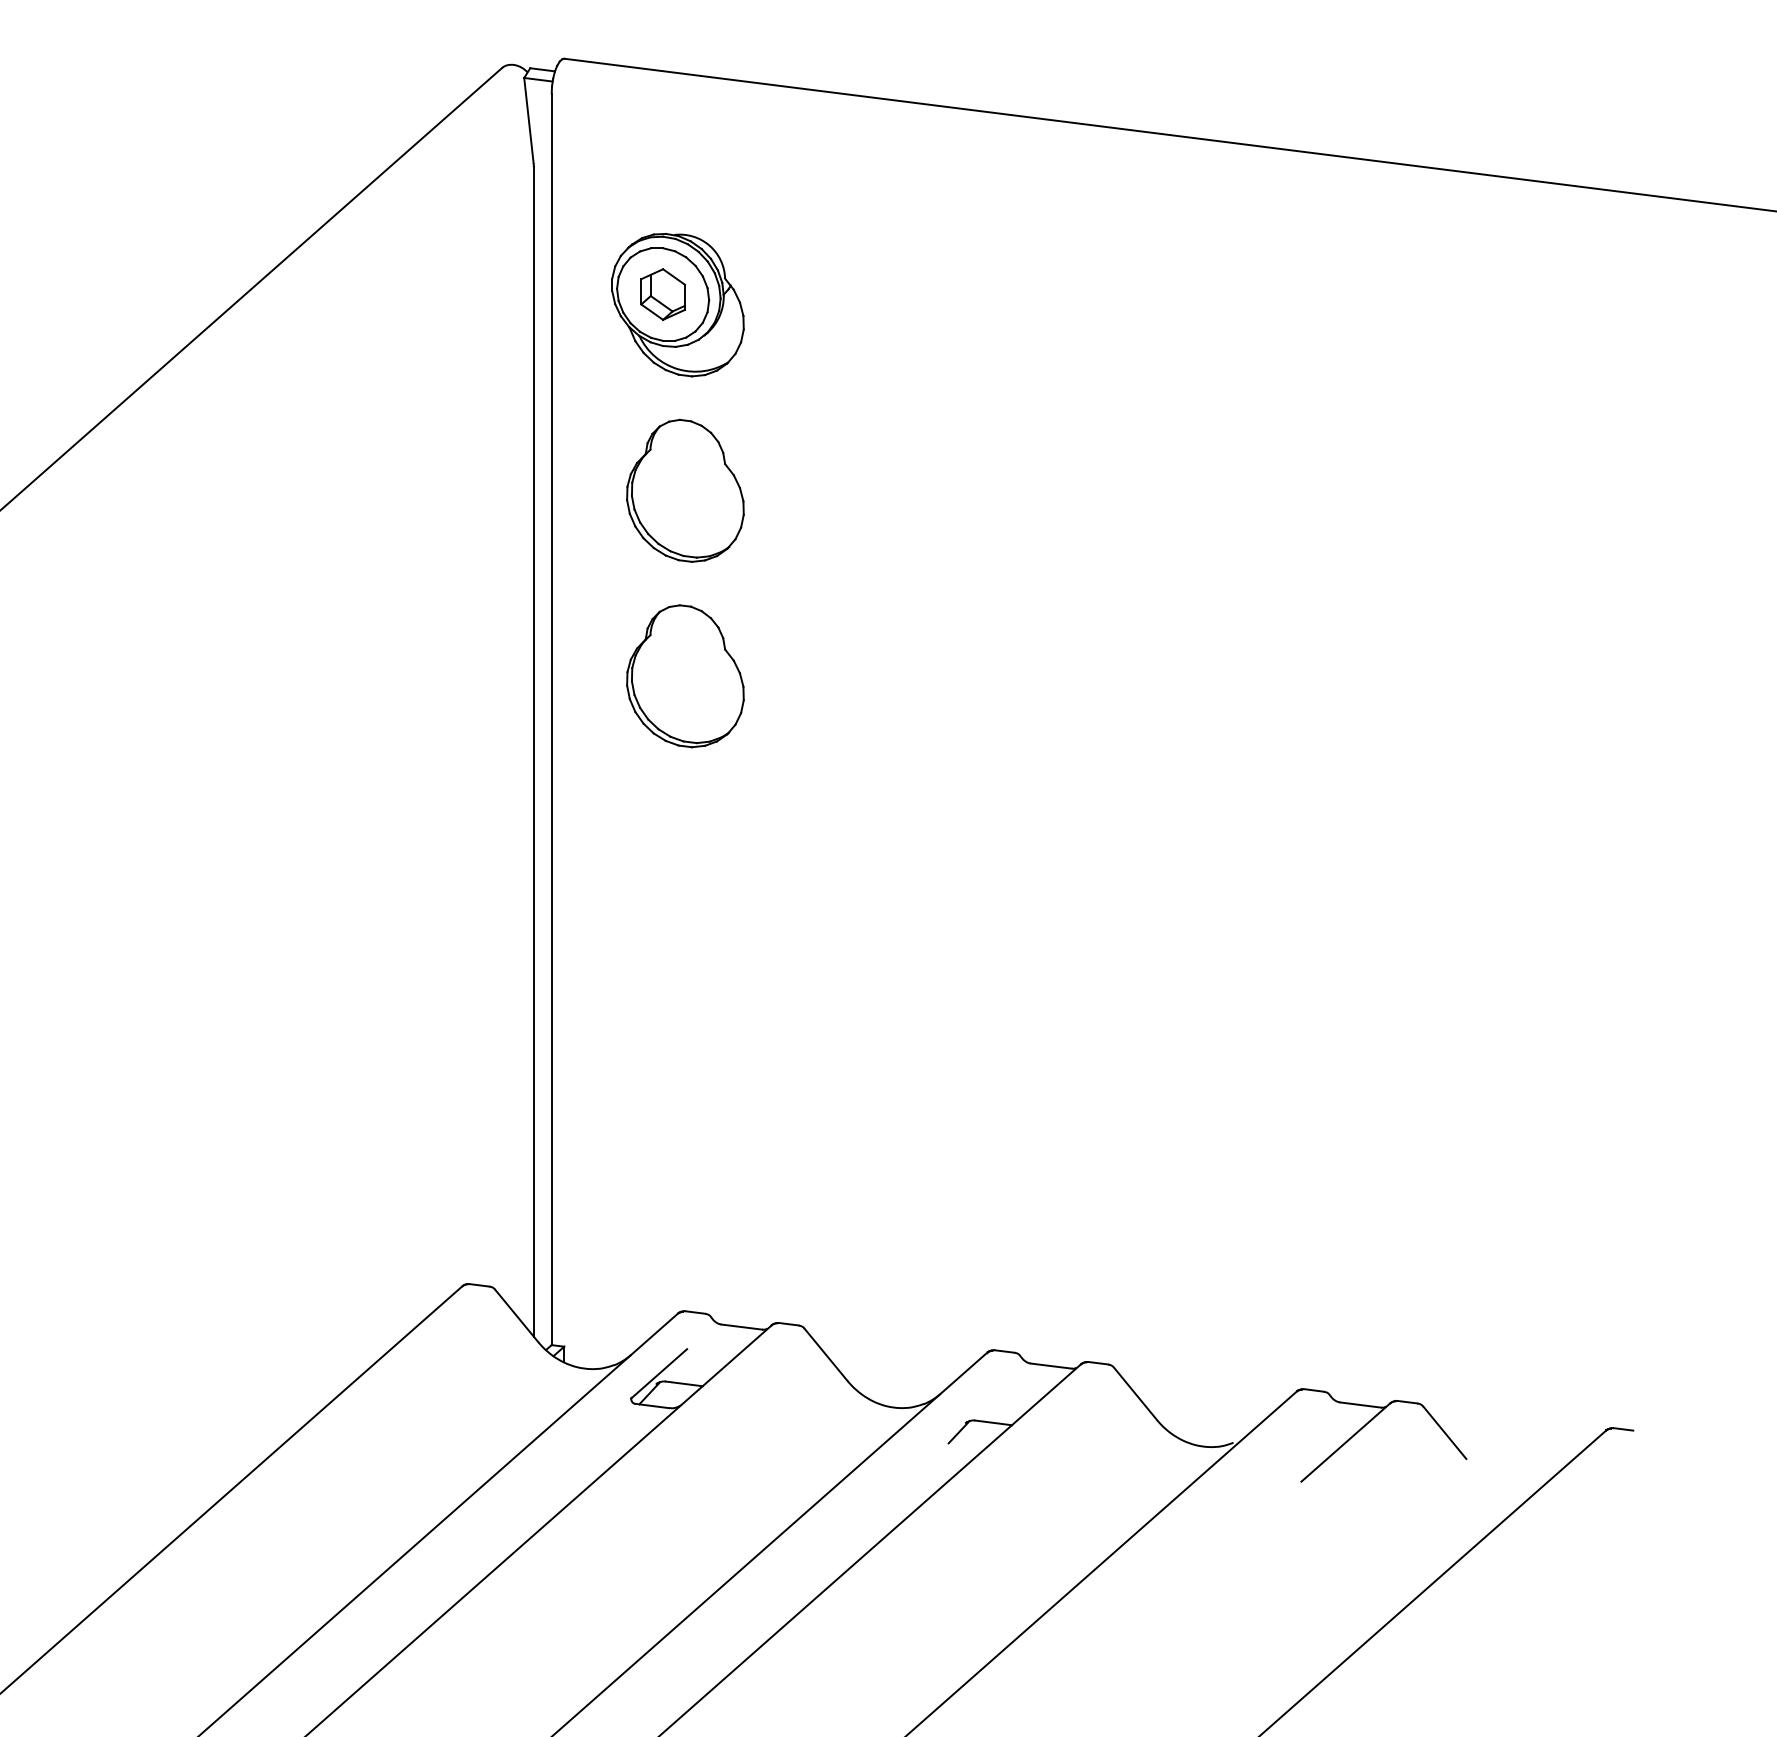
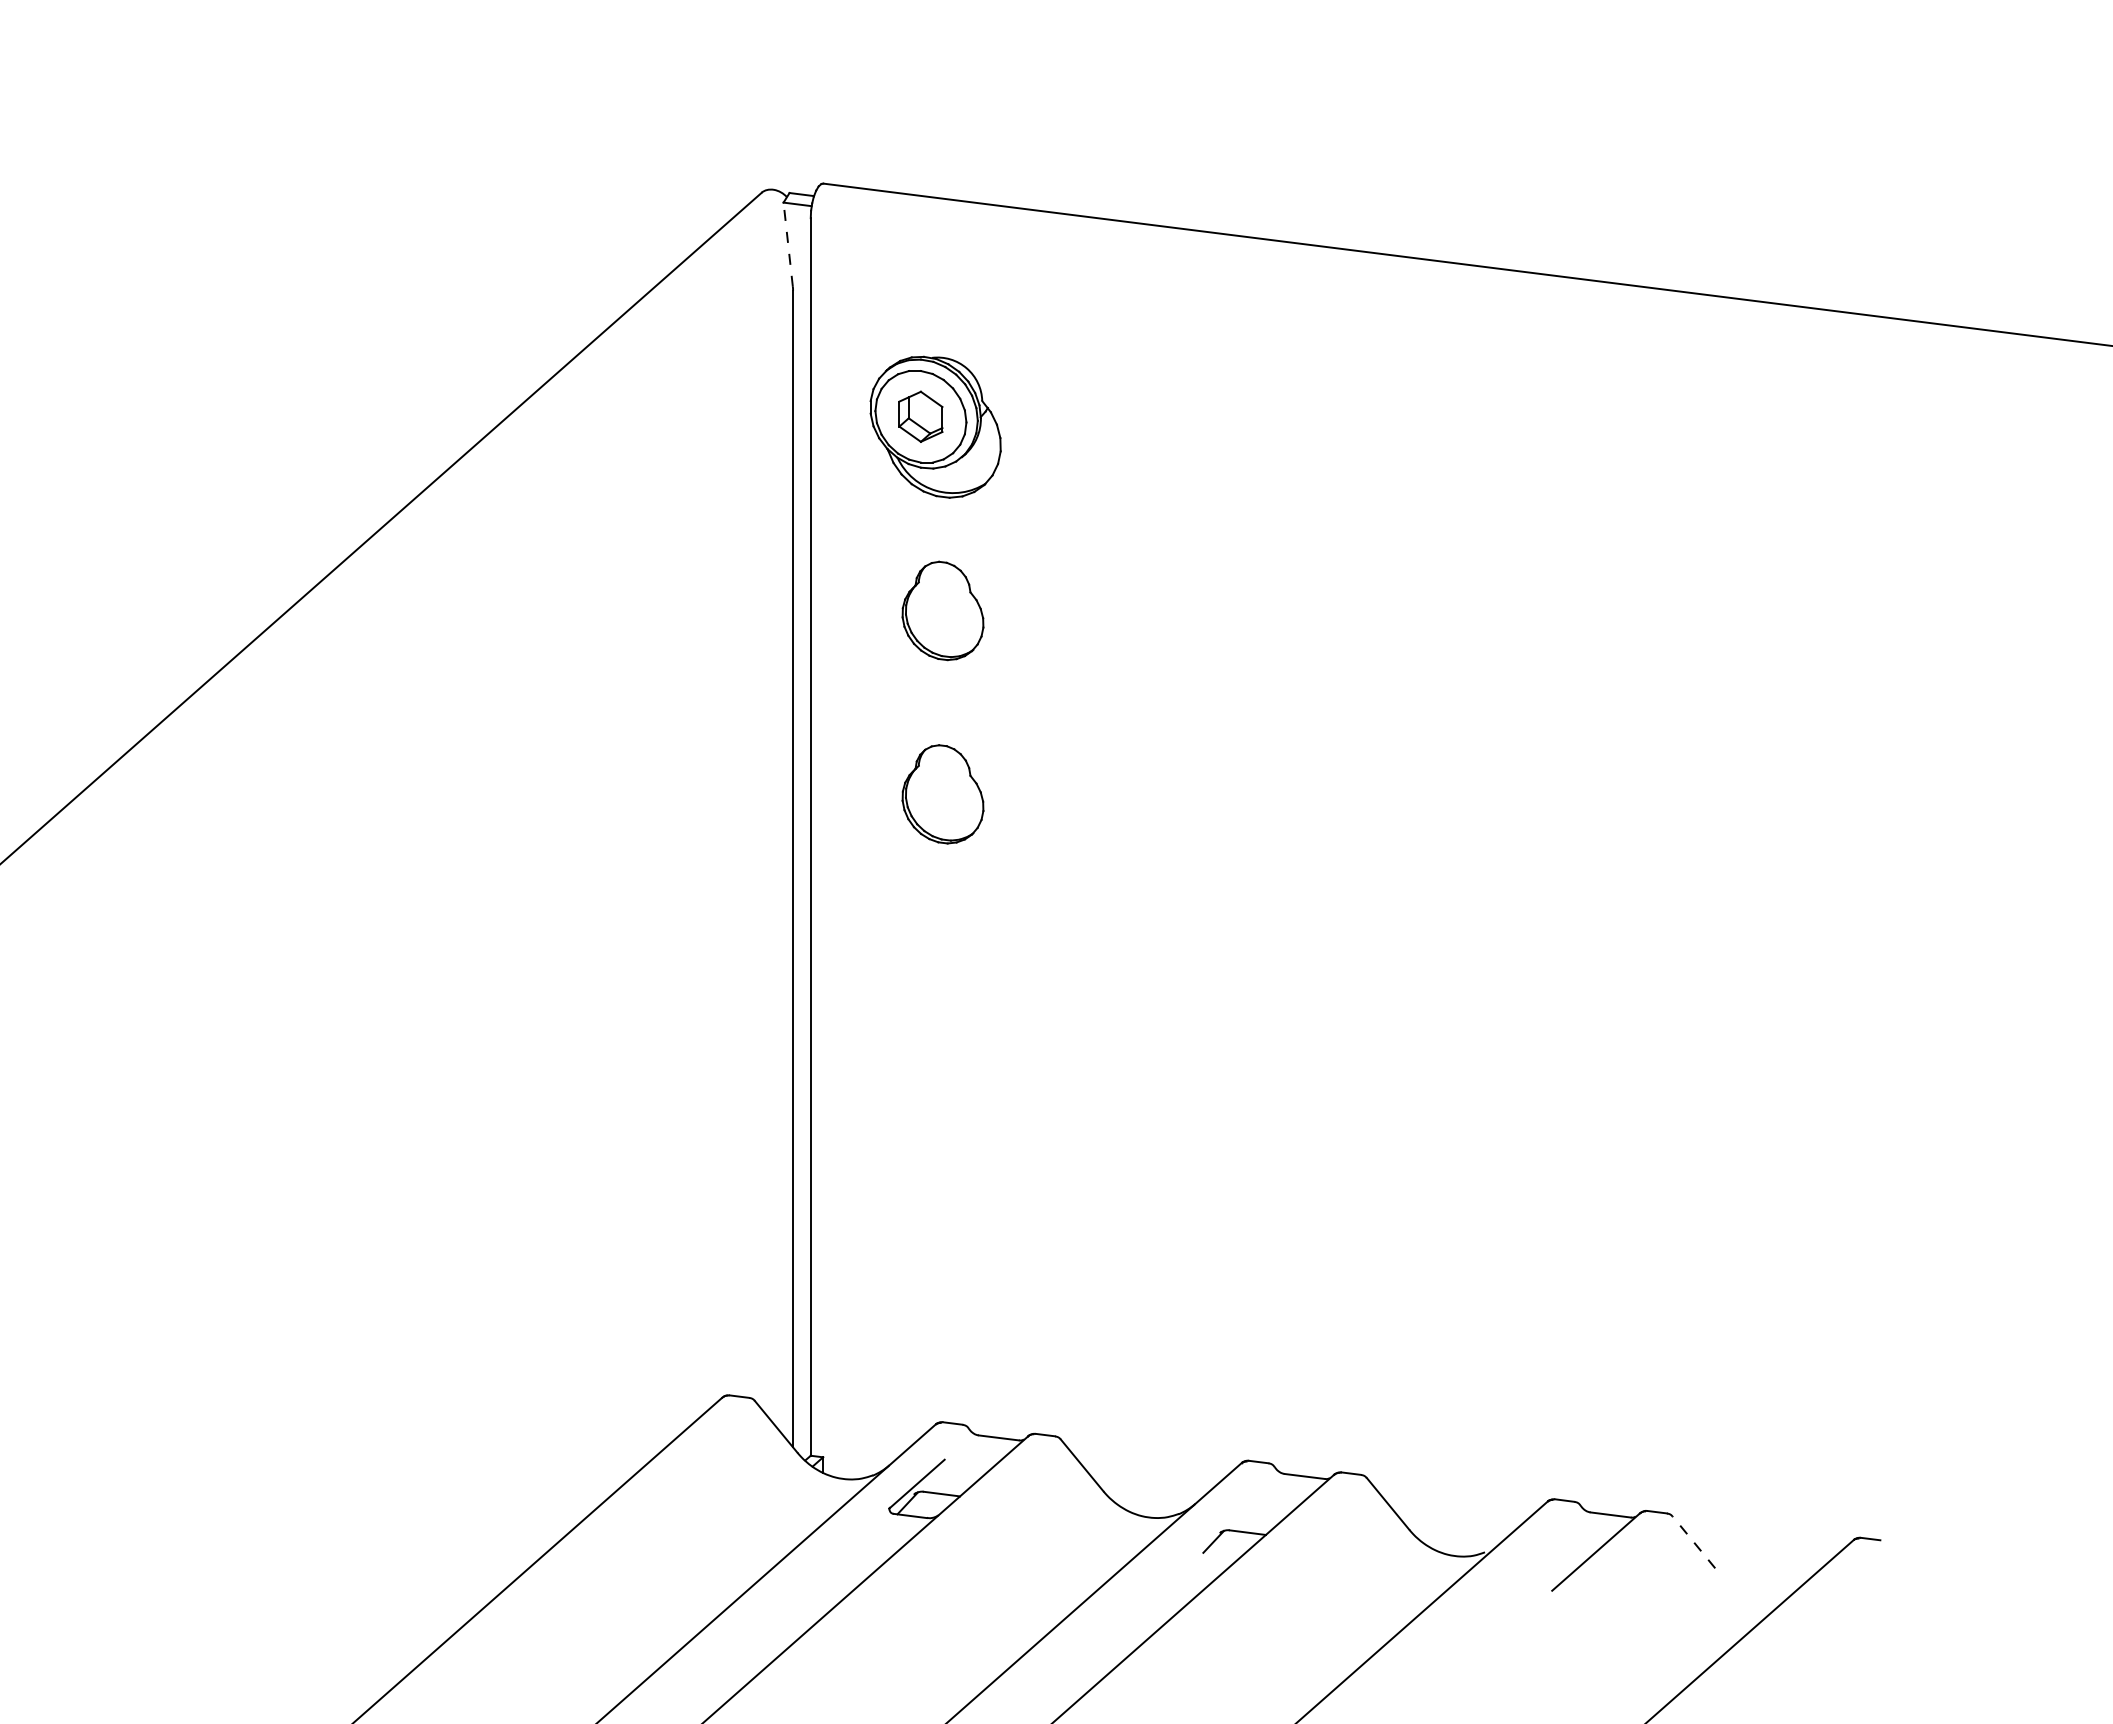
line: (529, 120) -> (788, 244), solid -> dashed
part: (684, 490) -> (942, 610), size x0.7
part: (684, 676) -> (942, 794), size x0.7
line: (1444, 1432) -> (1693, 1542), solid -> dashed

